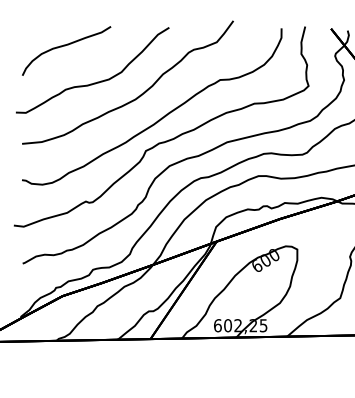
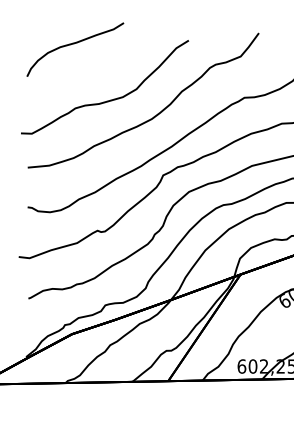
curve: (65, 46) -> (74, 44), moved

